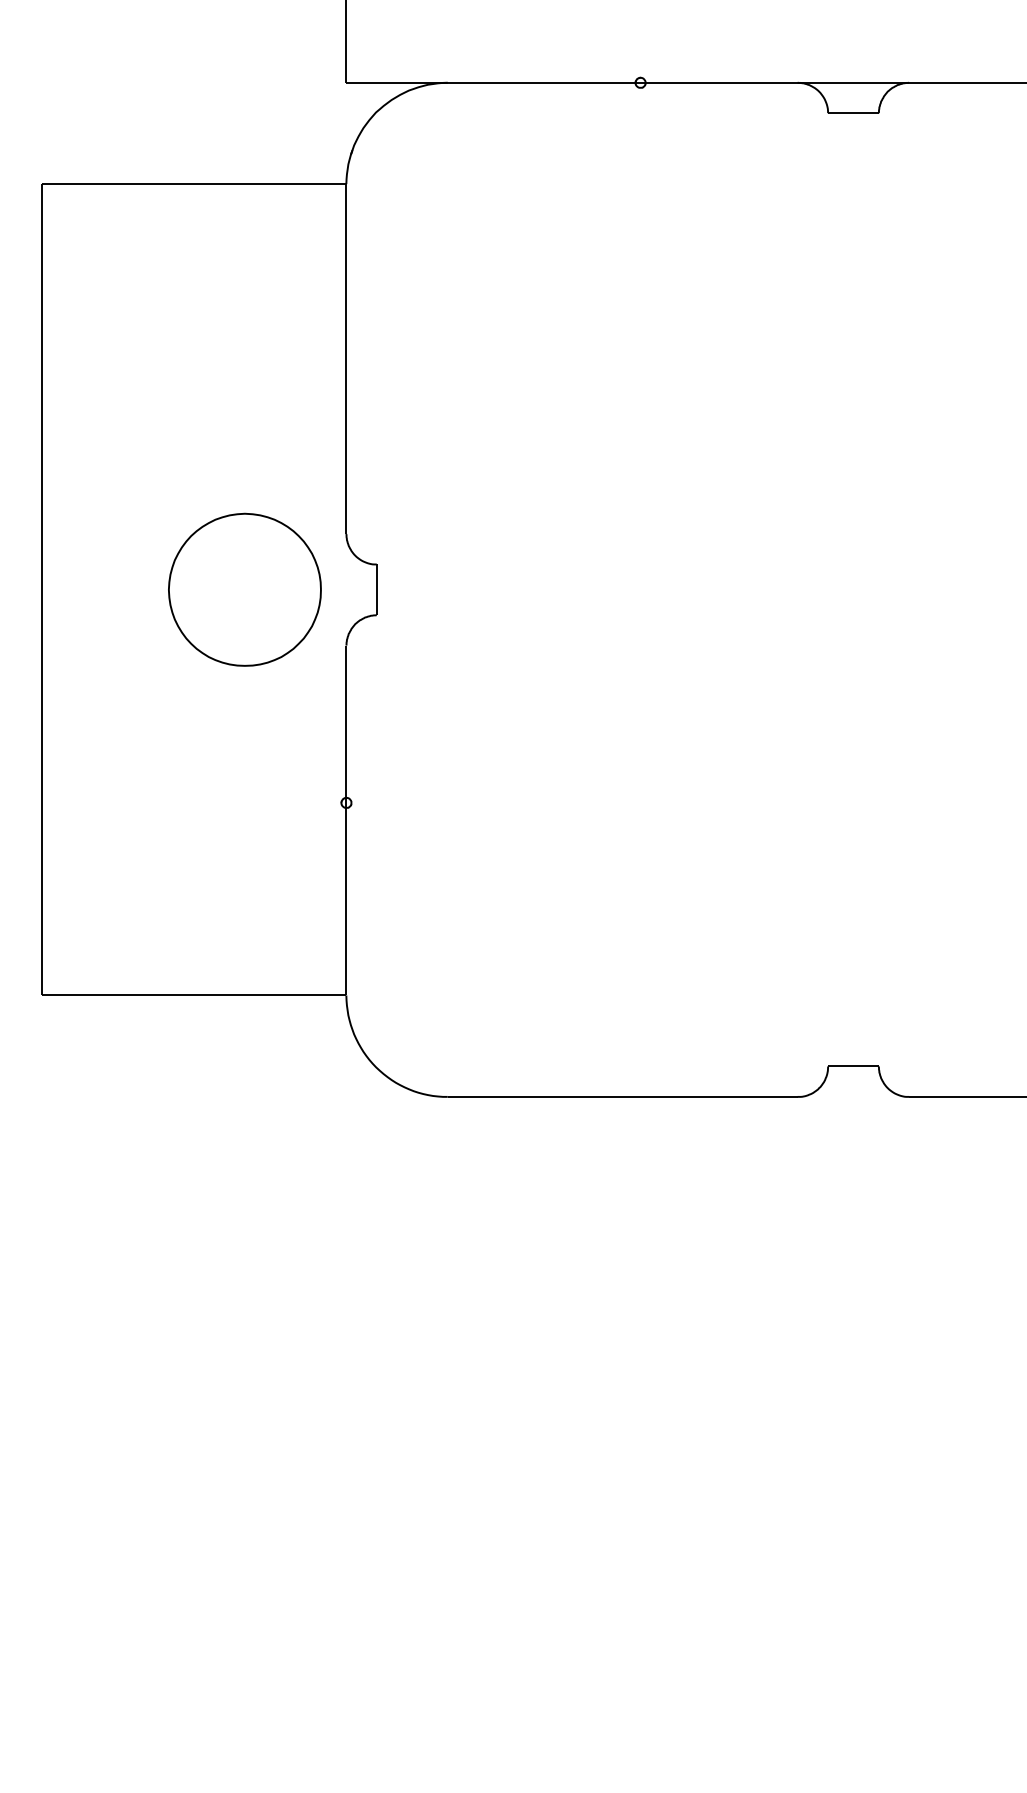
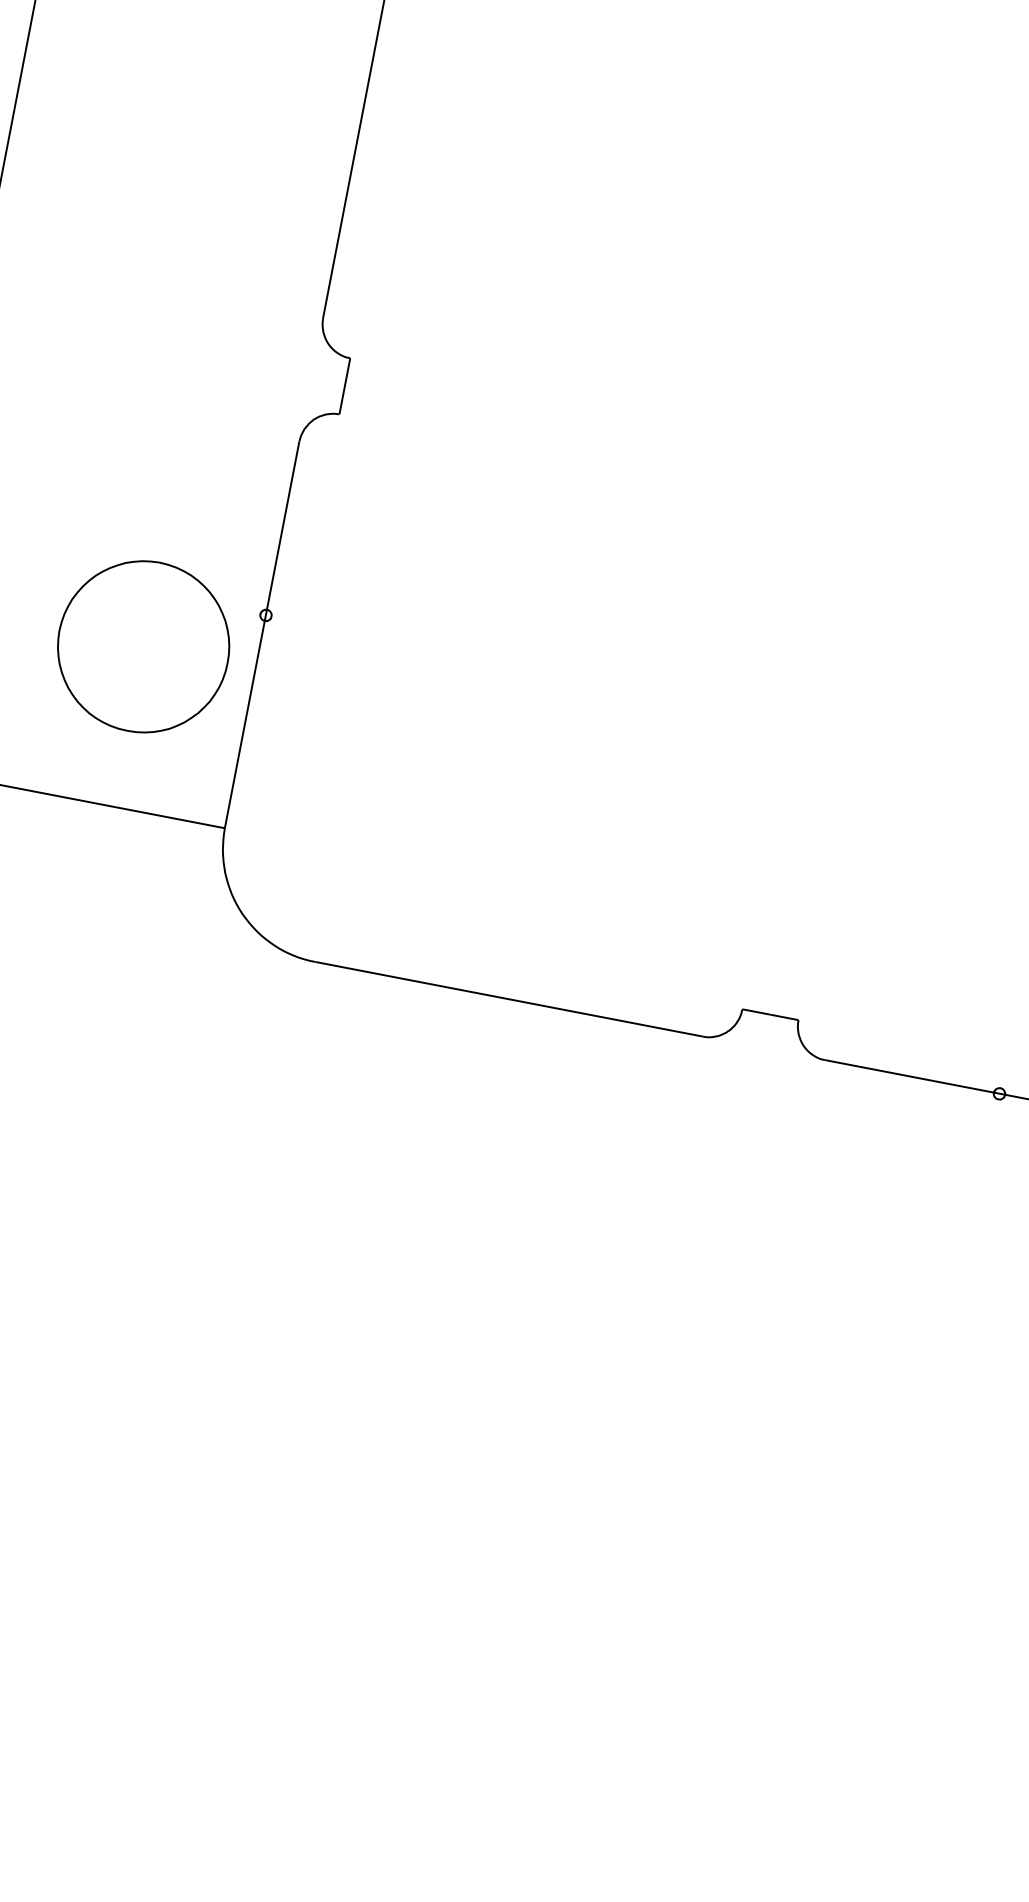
part: (244, 589) -> (143, 646), moved

